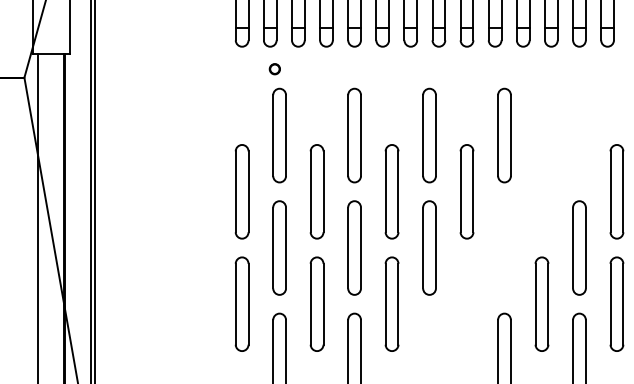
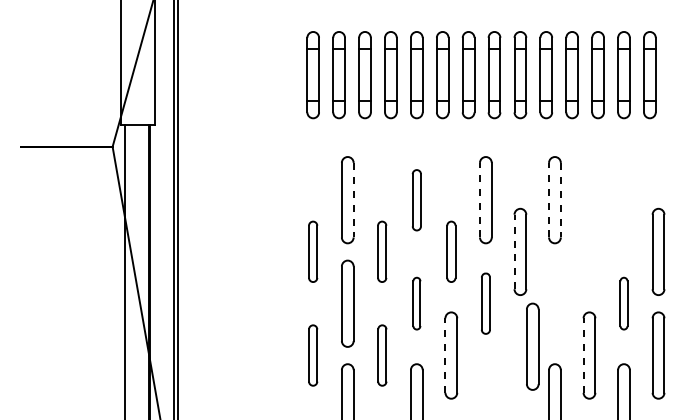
part: (273, 68) -> (342, 138), removed
line: (422, 134) -> (479, 199), solid -> dashed
line: (498, 134) -> (549, 199), solid -> dashed
line: (285, 135) -> (353, 200), solid -> dashed
part: (354, 135) -> (416, 200), size x0.7
line: (510, 135) -> (560, 200), solid -> dashed
part: (241, 191) -> (312, 251), size x0.7
part: (316, 191) -> (381, 251), size x0.7
part: (392, 191) -> (451, 251), size x0.7
line: (460, 191) -> (514, 251), solid -> dashed
part: (354, 247) -> (416, 303), size x0.6
part: (429, 247) -> (485, 303), size x0.7
part: (578, 247) -> (623, 303), size x0.6
part: (480, 294) -> (532, 346), added
part: (241, 304) -> (312, 355), size x0.7
part: (317, 304) -> (382, 355), size x0.7
line: (385, 304) -> (445, 355), solid -> dashed
line: (535, 304) -> (583, 355), solid -> dashed

